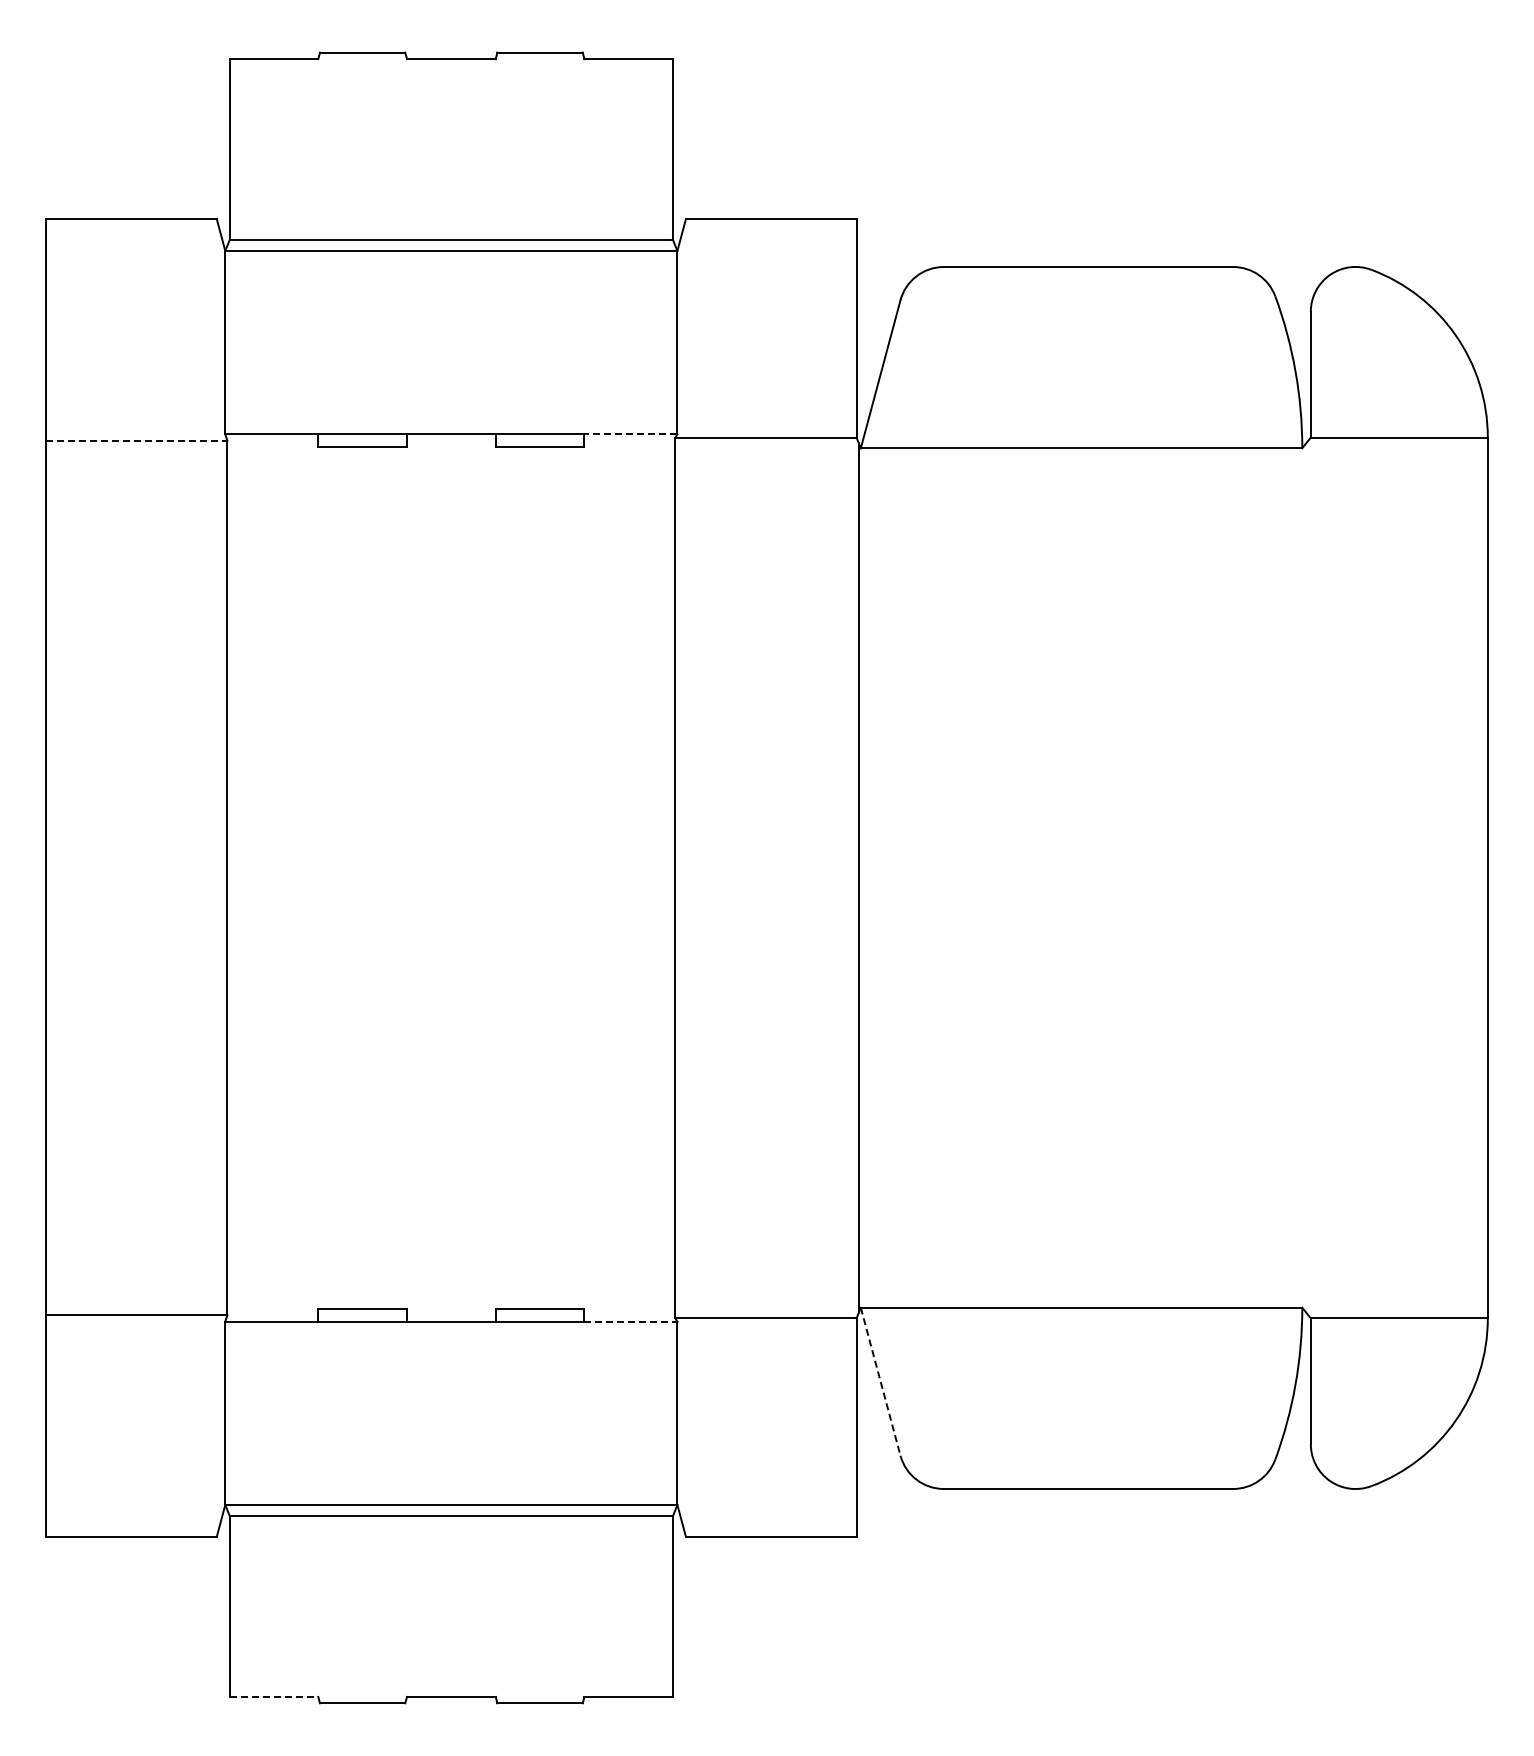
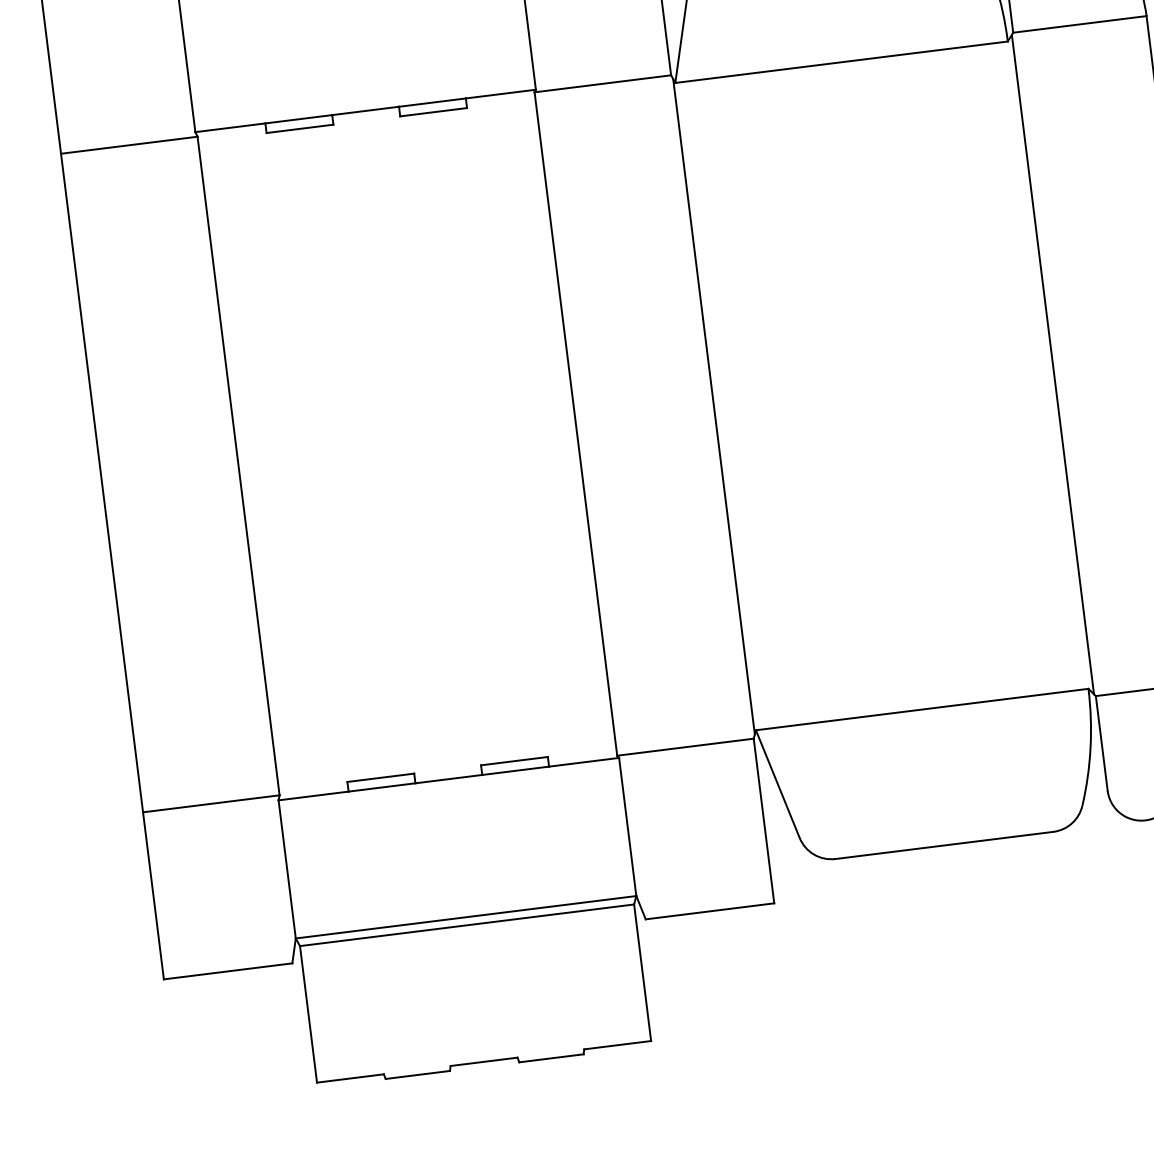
line: (630, 434) -> (500, 94), dashed -> solid
line: (136, 440) -> (129, 145), dashed -> solid
line: (1308, 877) -> (1052, 364), added
line: (631, 1321) -> (584, 762), dashed -> solid
line: (880, 1381) -> (777, 784), dashed -> solid
line: (274, 1696) -> (350, 1078), dashed -> solid

